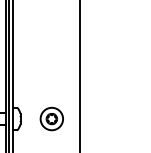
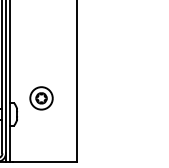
part: (51, 119) -> (41, 98), moved

